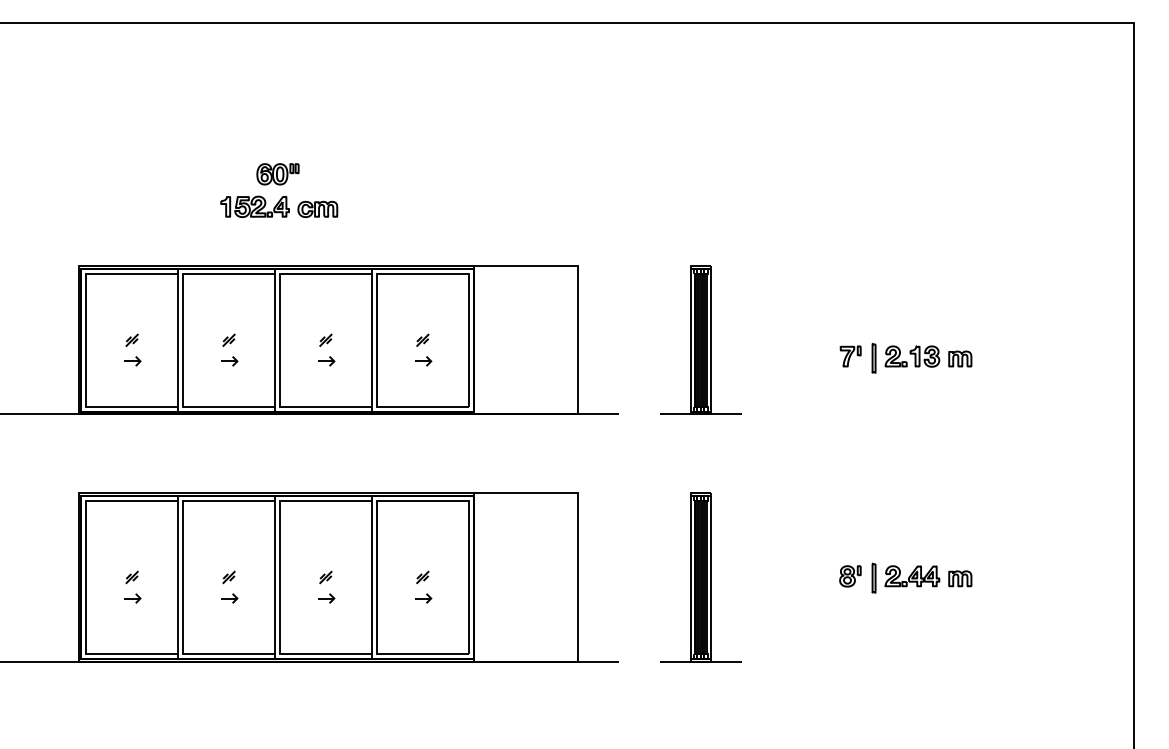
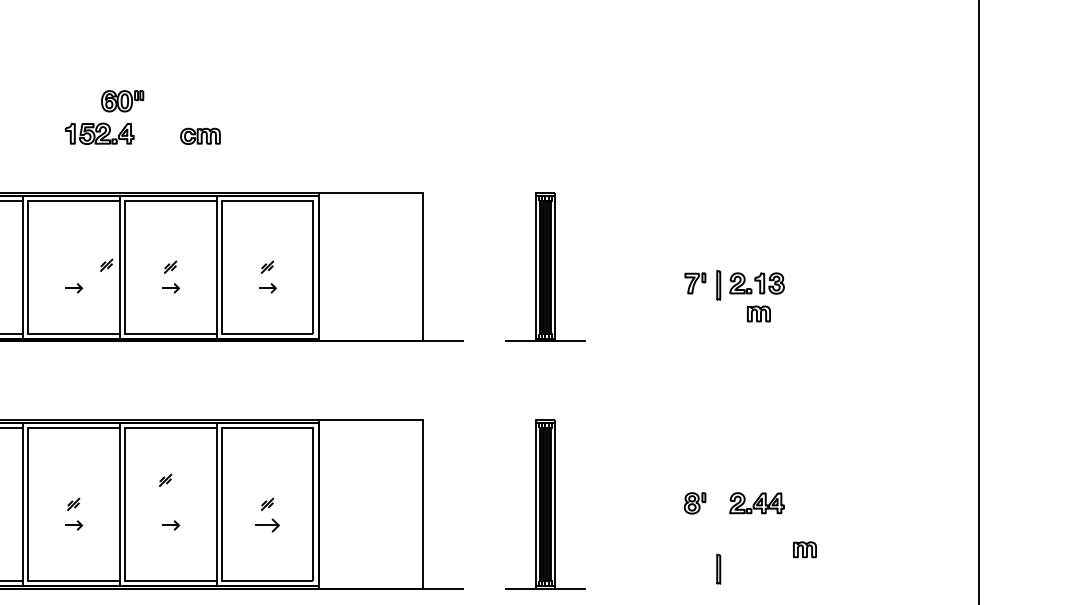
part: (317, 208) -> (200, 135), moved
part: (228, 339) -> (106, 264), moved
part: (960, 358) -> (759, 313), moved
part: (325, 577) -> (165, 480), moved
part: (873, 577) -> (718, 568), moved
part: (960, 578) -> (805, 549), moved
part: (423, 598) -> (268, 525), size x1.4

